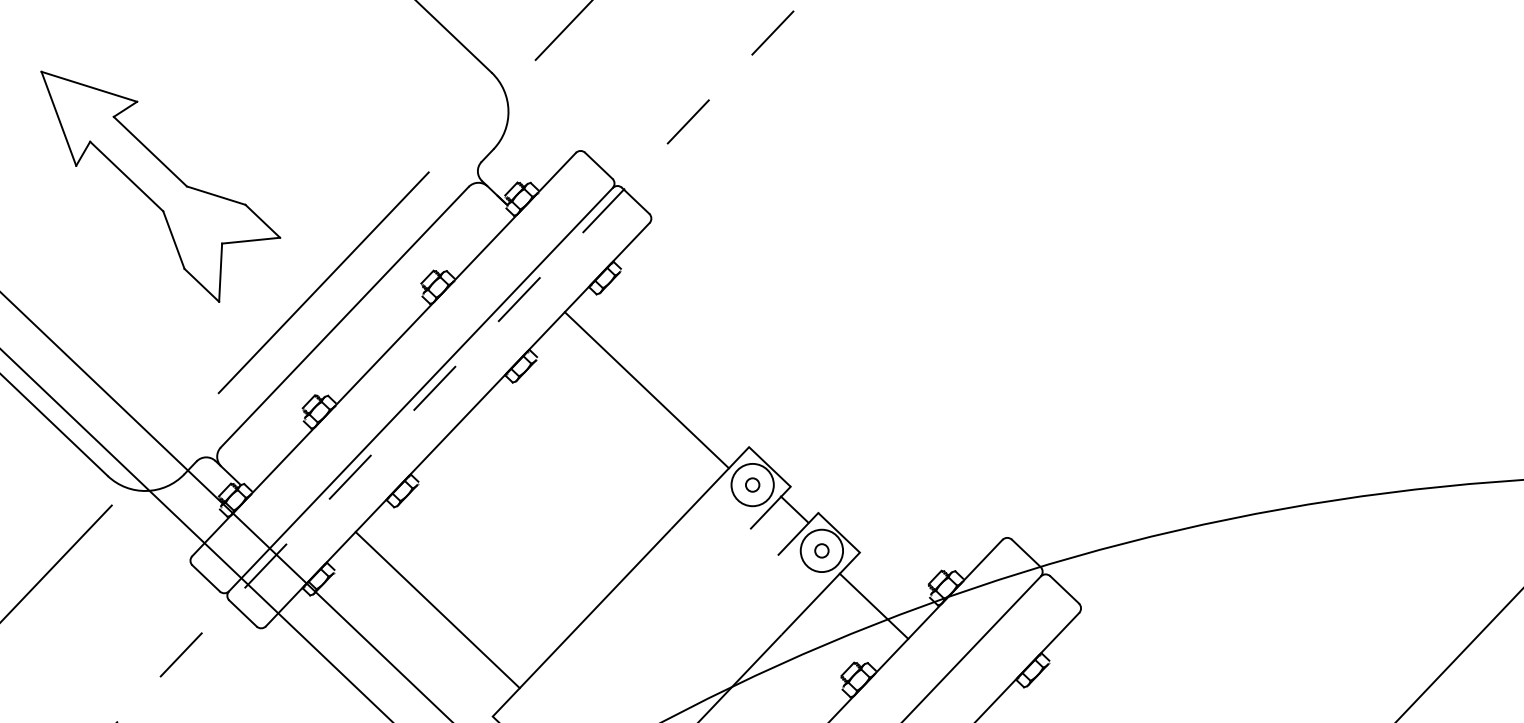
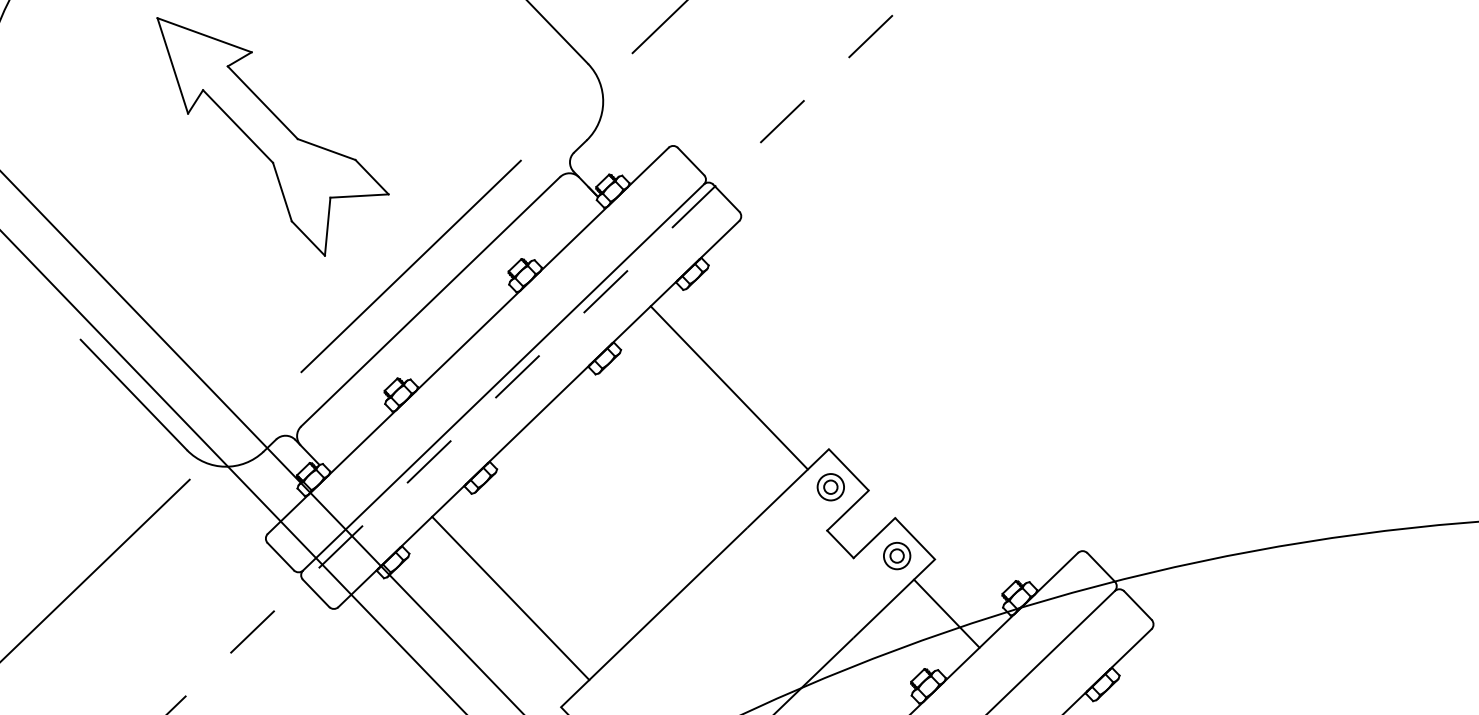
part: (160, 186) -> (271, 137), moved
circle: (752, 484) -> (830, 486), size x0.62
line: (794, 509) -> (840, 544), moved
circle: (821, 550) -> (896, 555), size x0.62

